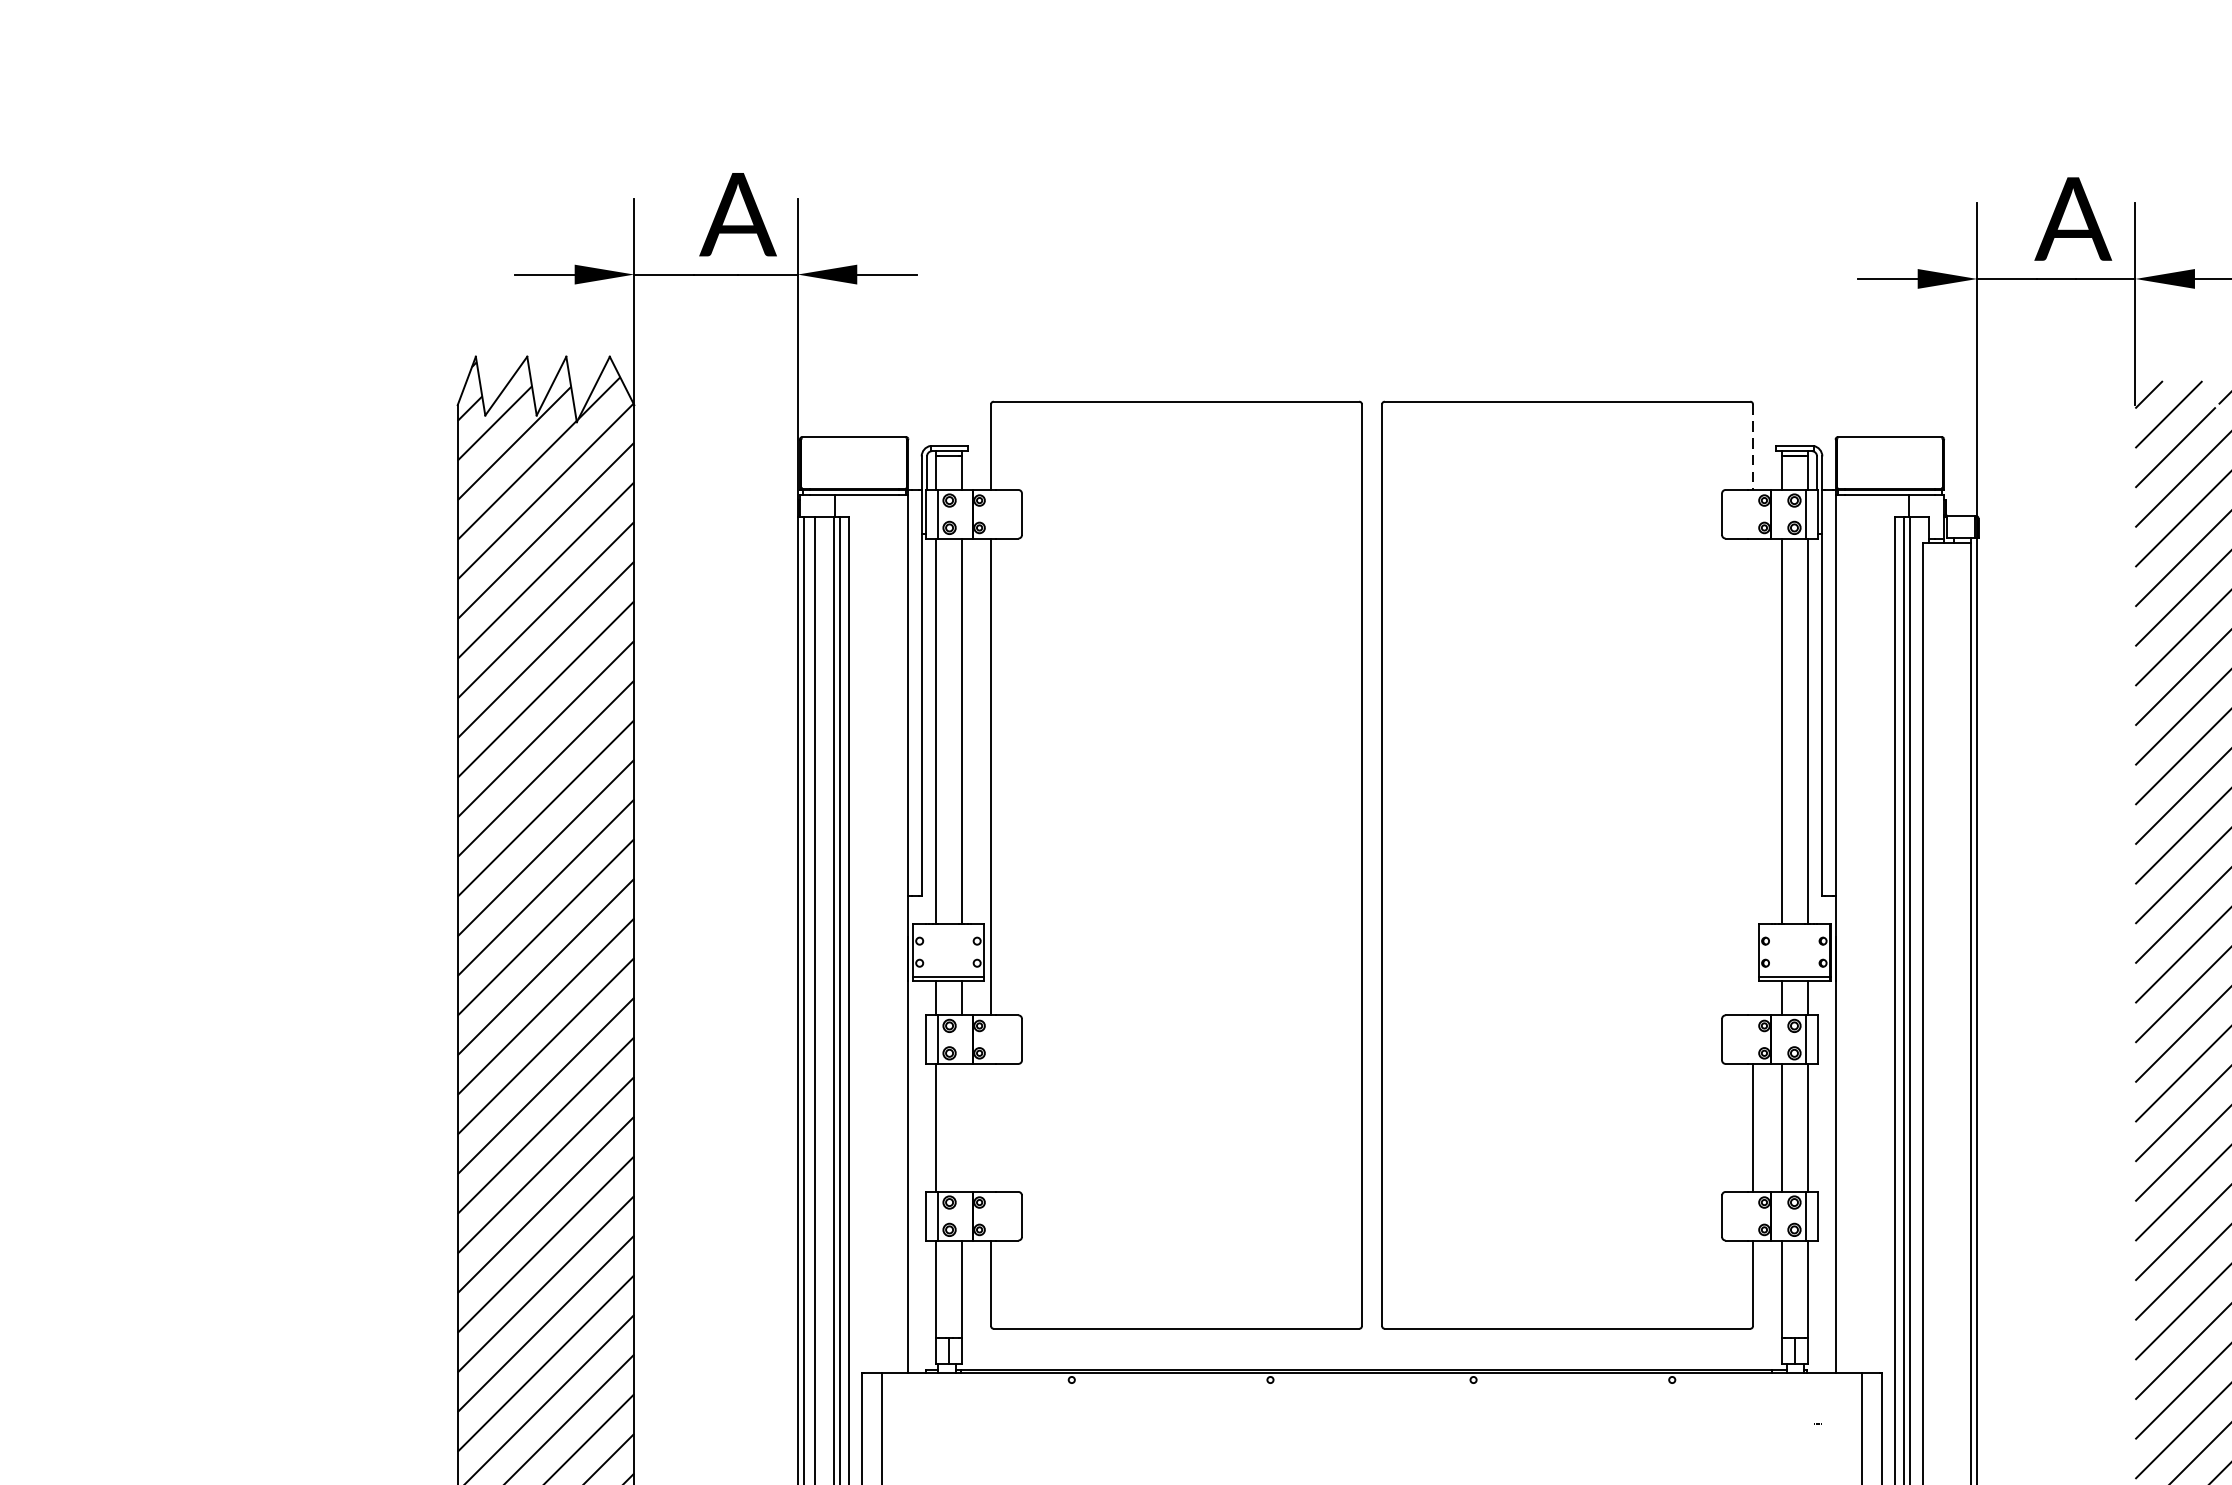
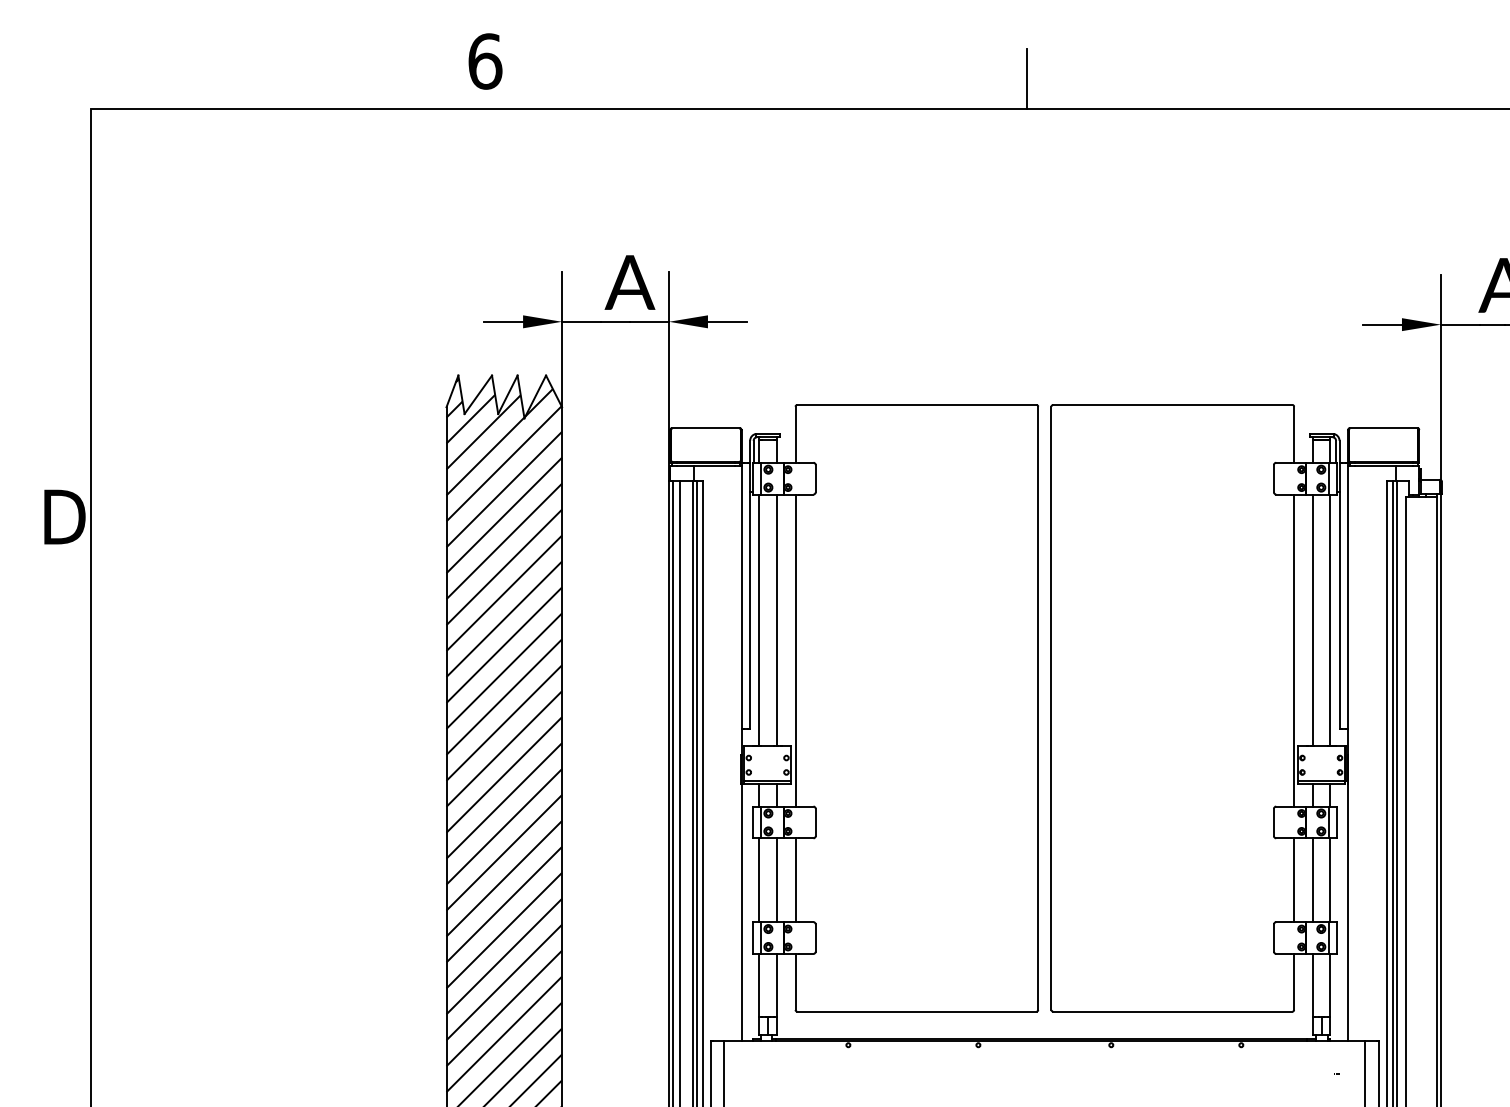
line: (1753, 448) -> (1294, 435), dashed -> solid
line: (1753, 776) -> (1294, 650), added
line: (961, 1128) -> (776, 880), added
line: (990, 1128) -> (795, 880), added

